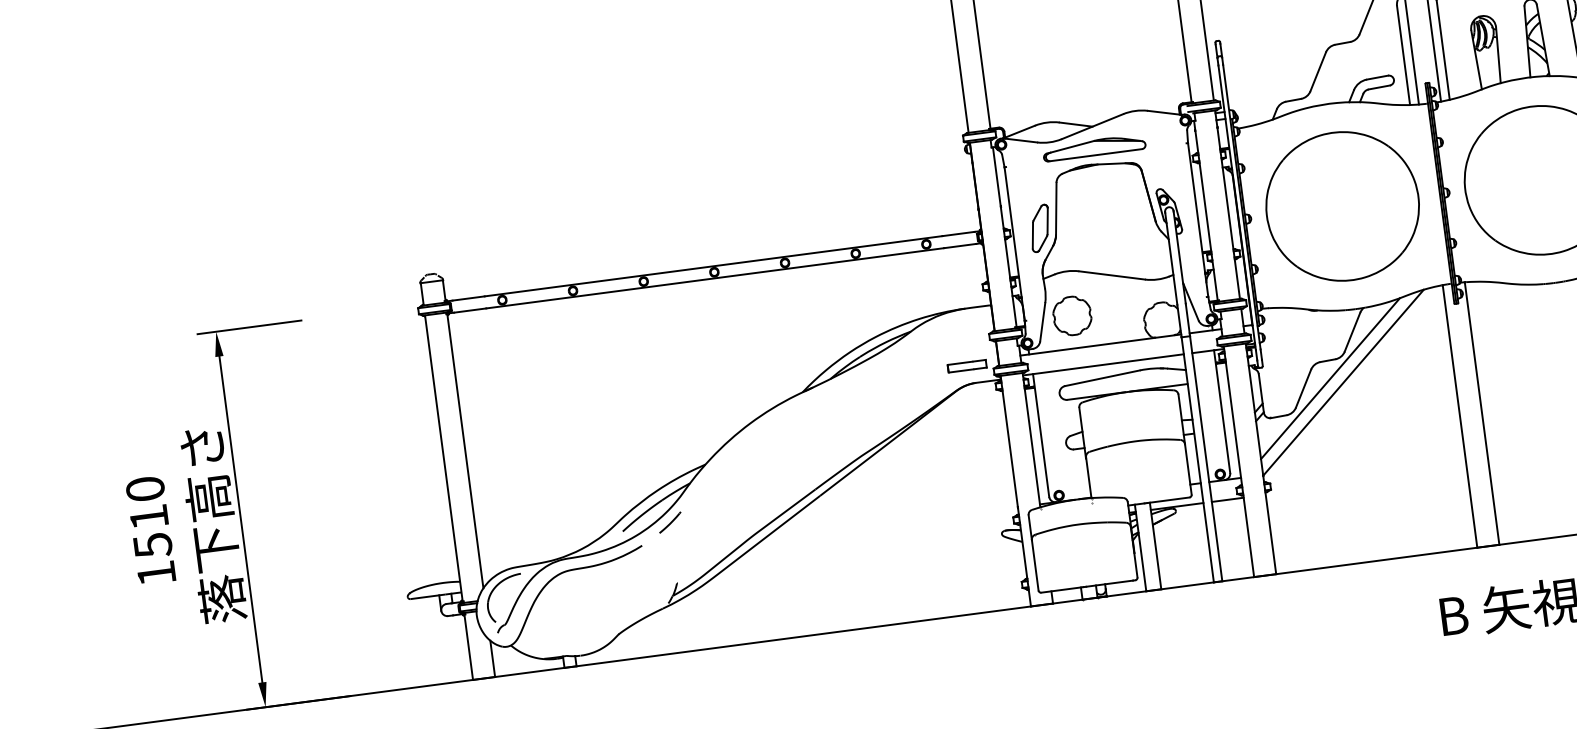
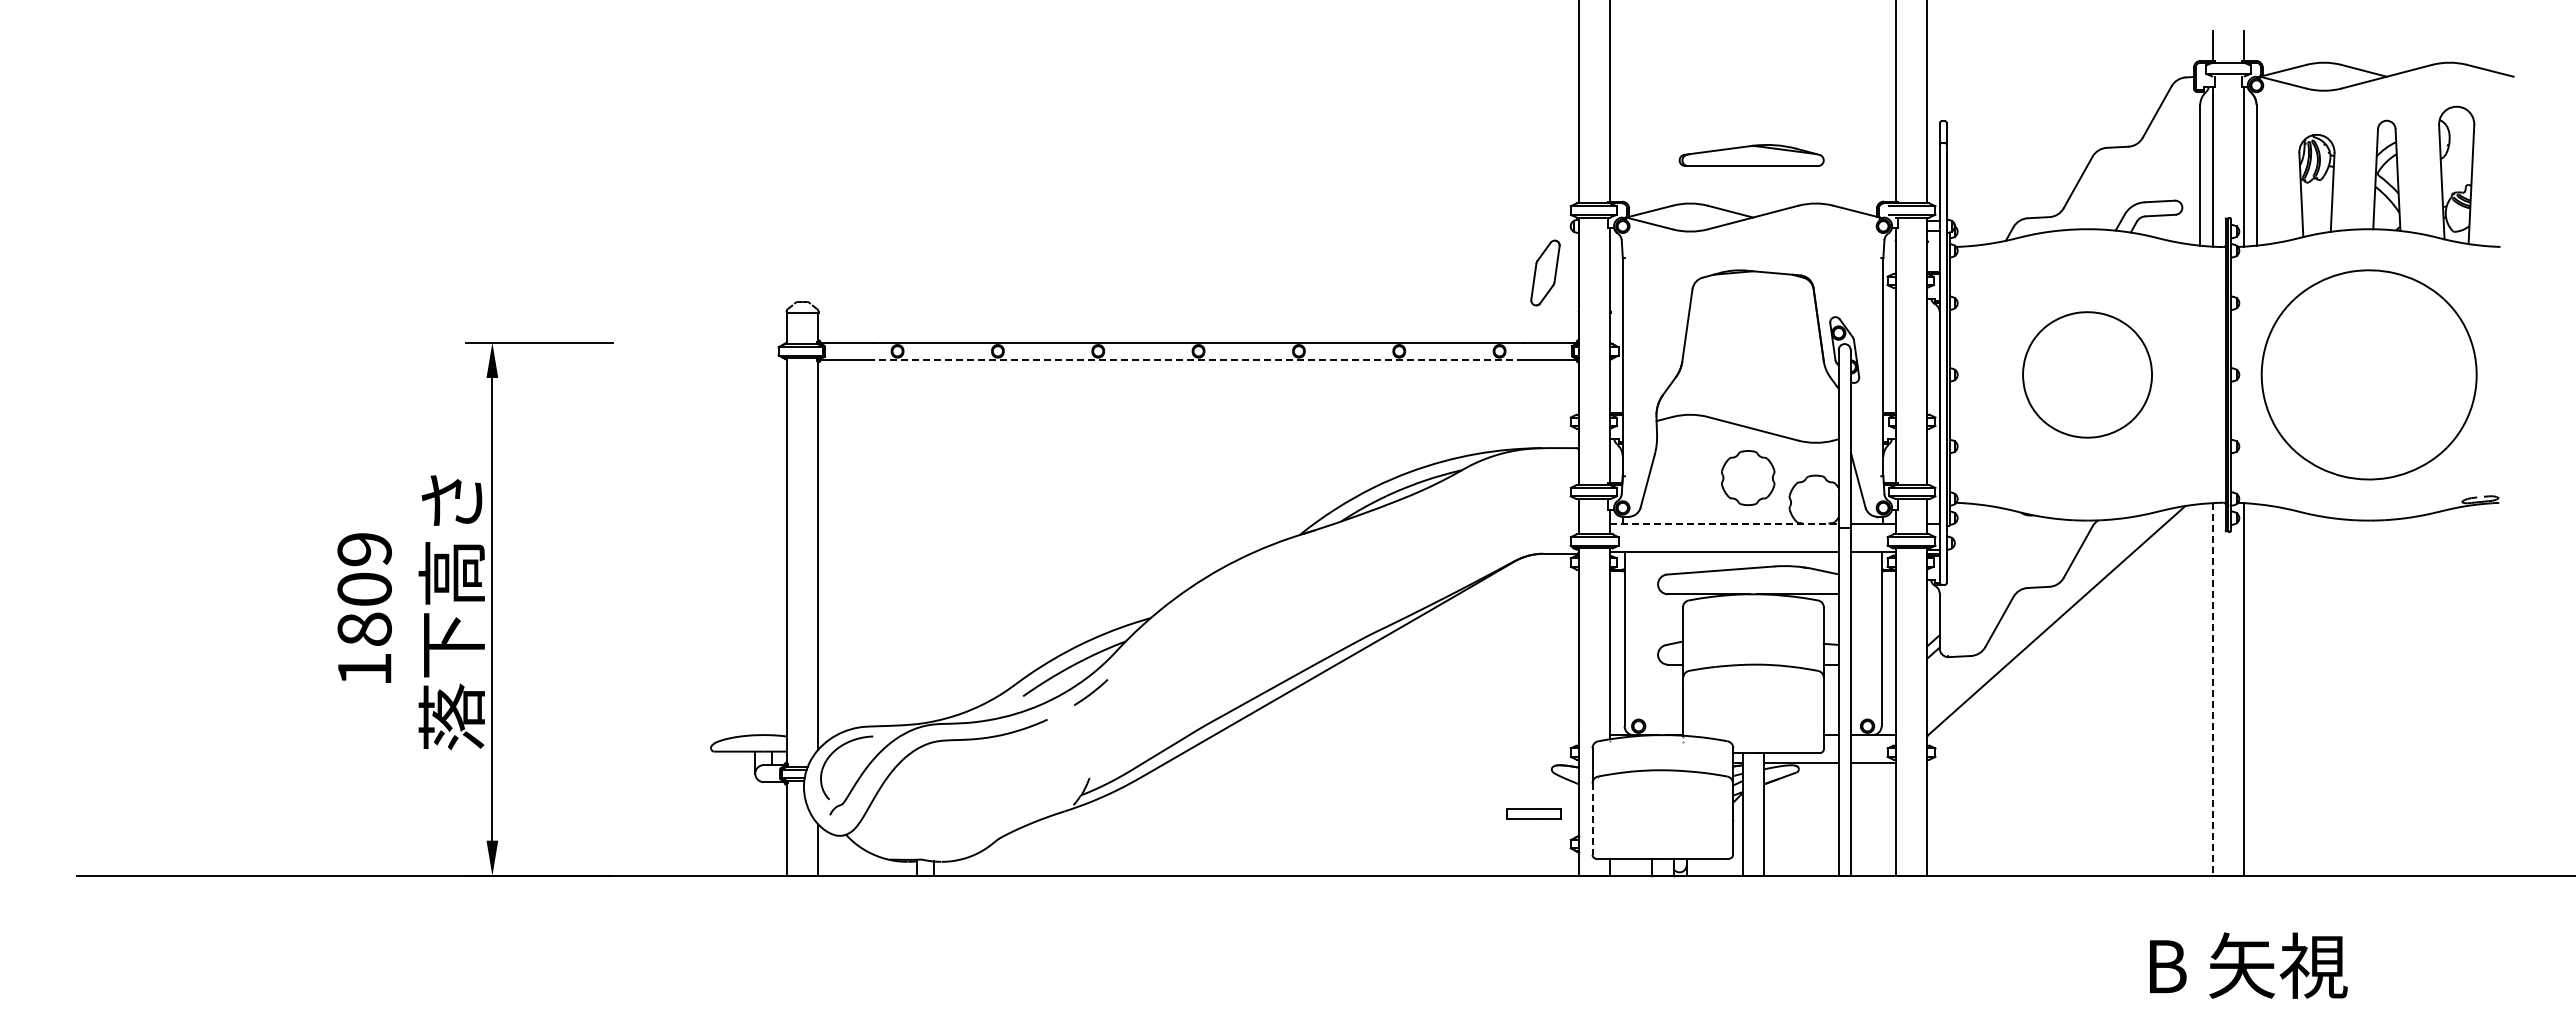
part: (1094, 147) -> (1751, 155), moved
part: (1342, 206) -> (2087, 374), size x0.6
part: (1040, 228) -> (1545, 272), moved
line: (715, 278) -> (1198, 359), solid -> dashed
part: (1072, 315) -> (1748, 477), moved
line: (1101, 344) -> (1725, 523), solid -> dashed
part: (966, 366) -> (1533, 813), moved
line: (1330, 378) -> (2038, 612), removed
line: (1459, 416) -> (2212, 689), solid -> dashed
text: (149, 518) -> (364, 590), 1510 -> 1809
line: (1035, 565) -> (1592, 819), solid -> dashed

